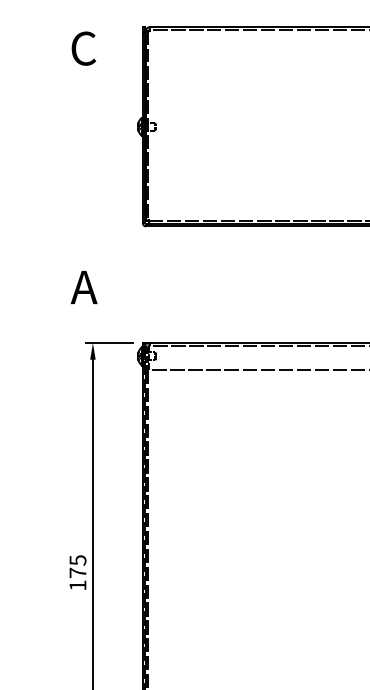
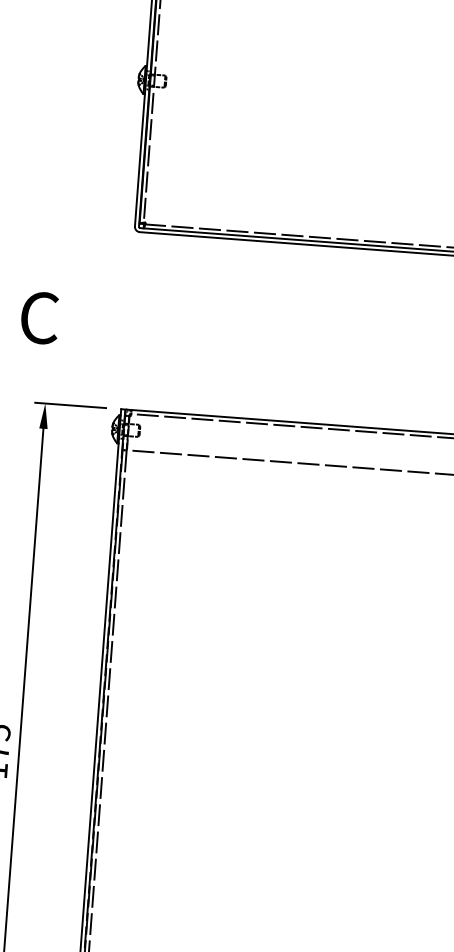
text: (83, 287) -> (37, 317), A -> C

